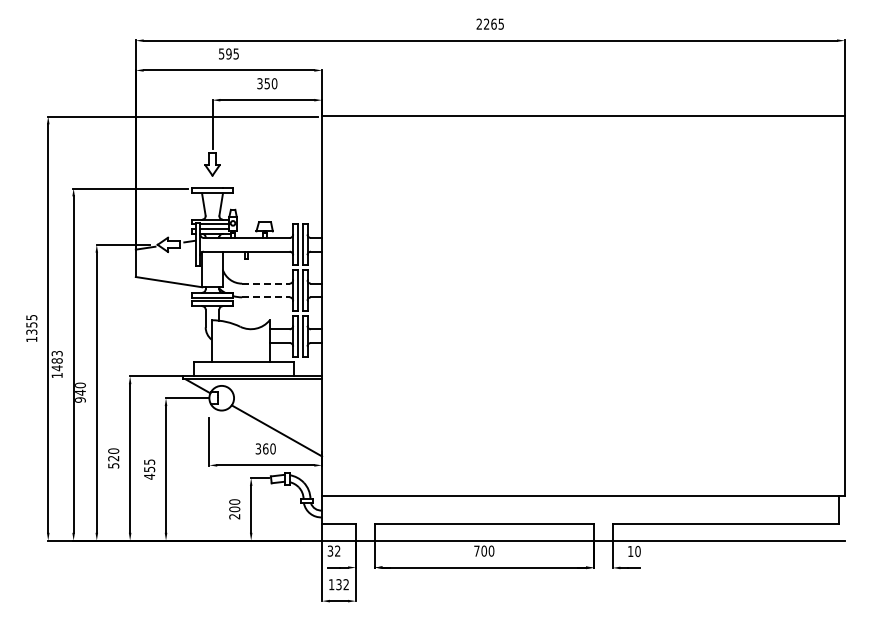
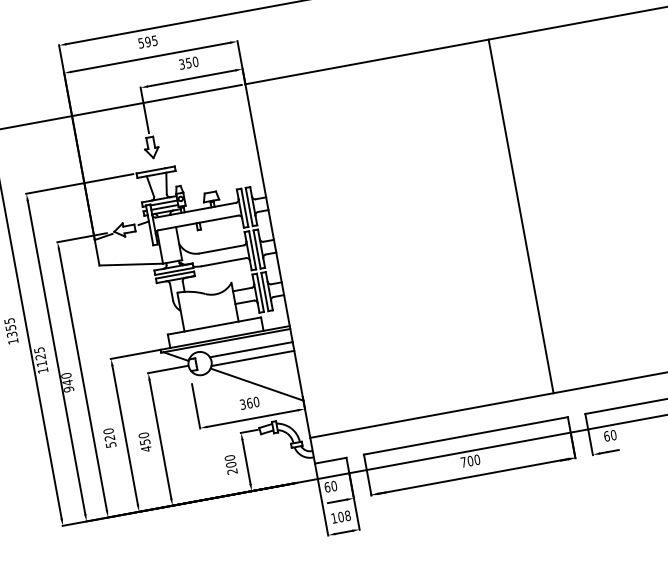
line: (265, 283) -> (221, 249), dashed -> solid
line: (265, 297) -> (223, 262), dashed -> solid
line: (583, 306) -> (521, 216), added
text: (56, 361) -> (40, 357), 1483 -> 1125
line: (277, 393) -> (251, 349), added
line: (277, 402) -> (252, 358), added
text: (149, 461) -> (143, 434), 455 -> 450
text: (333, 550) -> (330, 486), 32 -> 60
text: (630, 551) -> (606, 436), 10 -> 60
text: (342, 584) -> (344, 516), 132 -> 108

